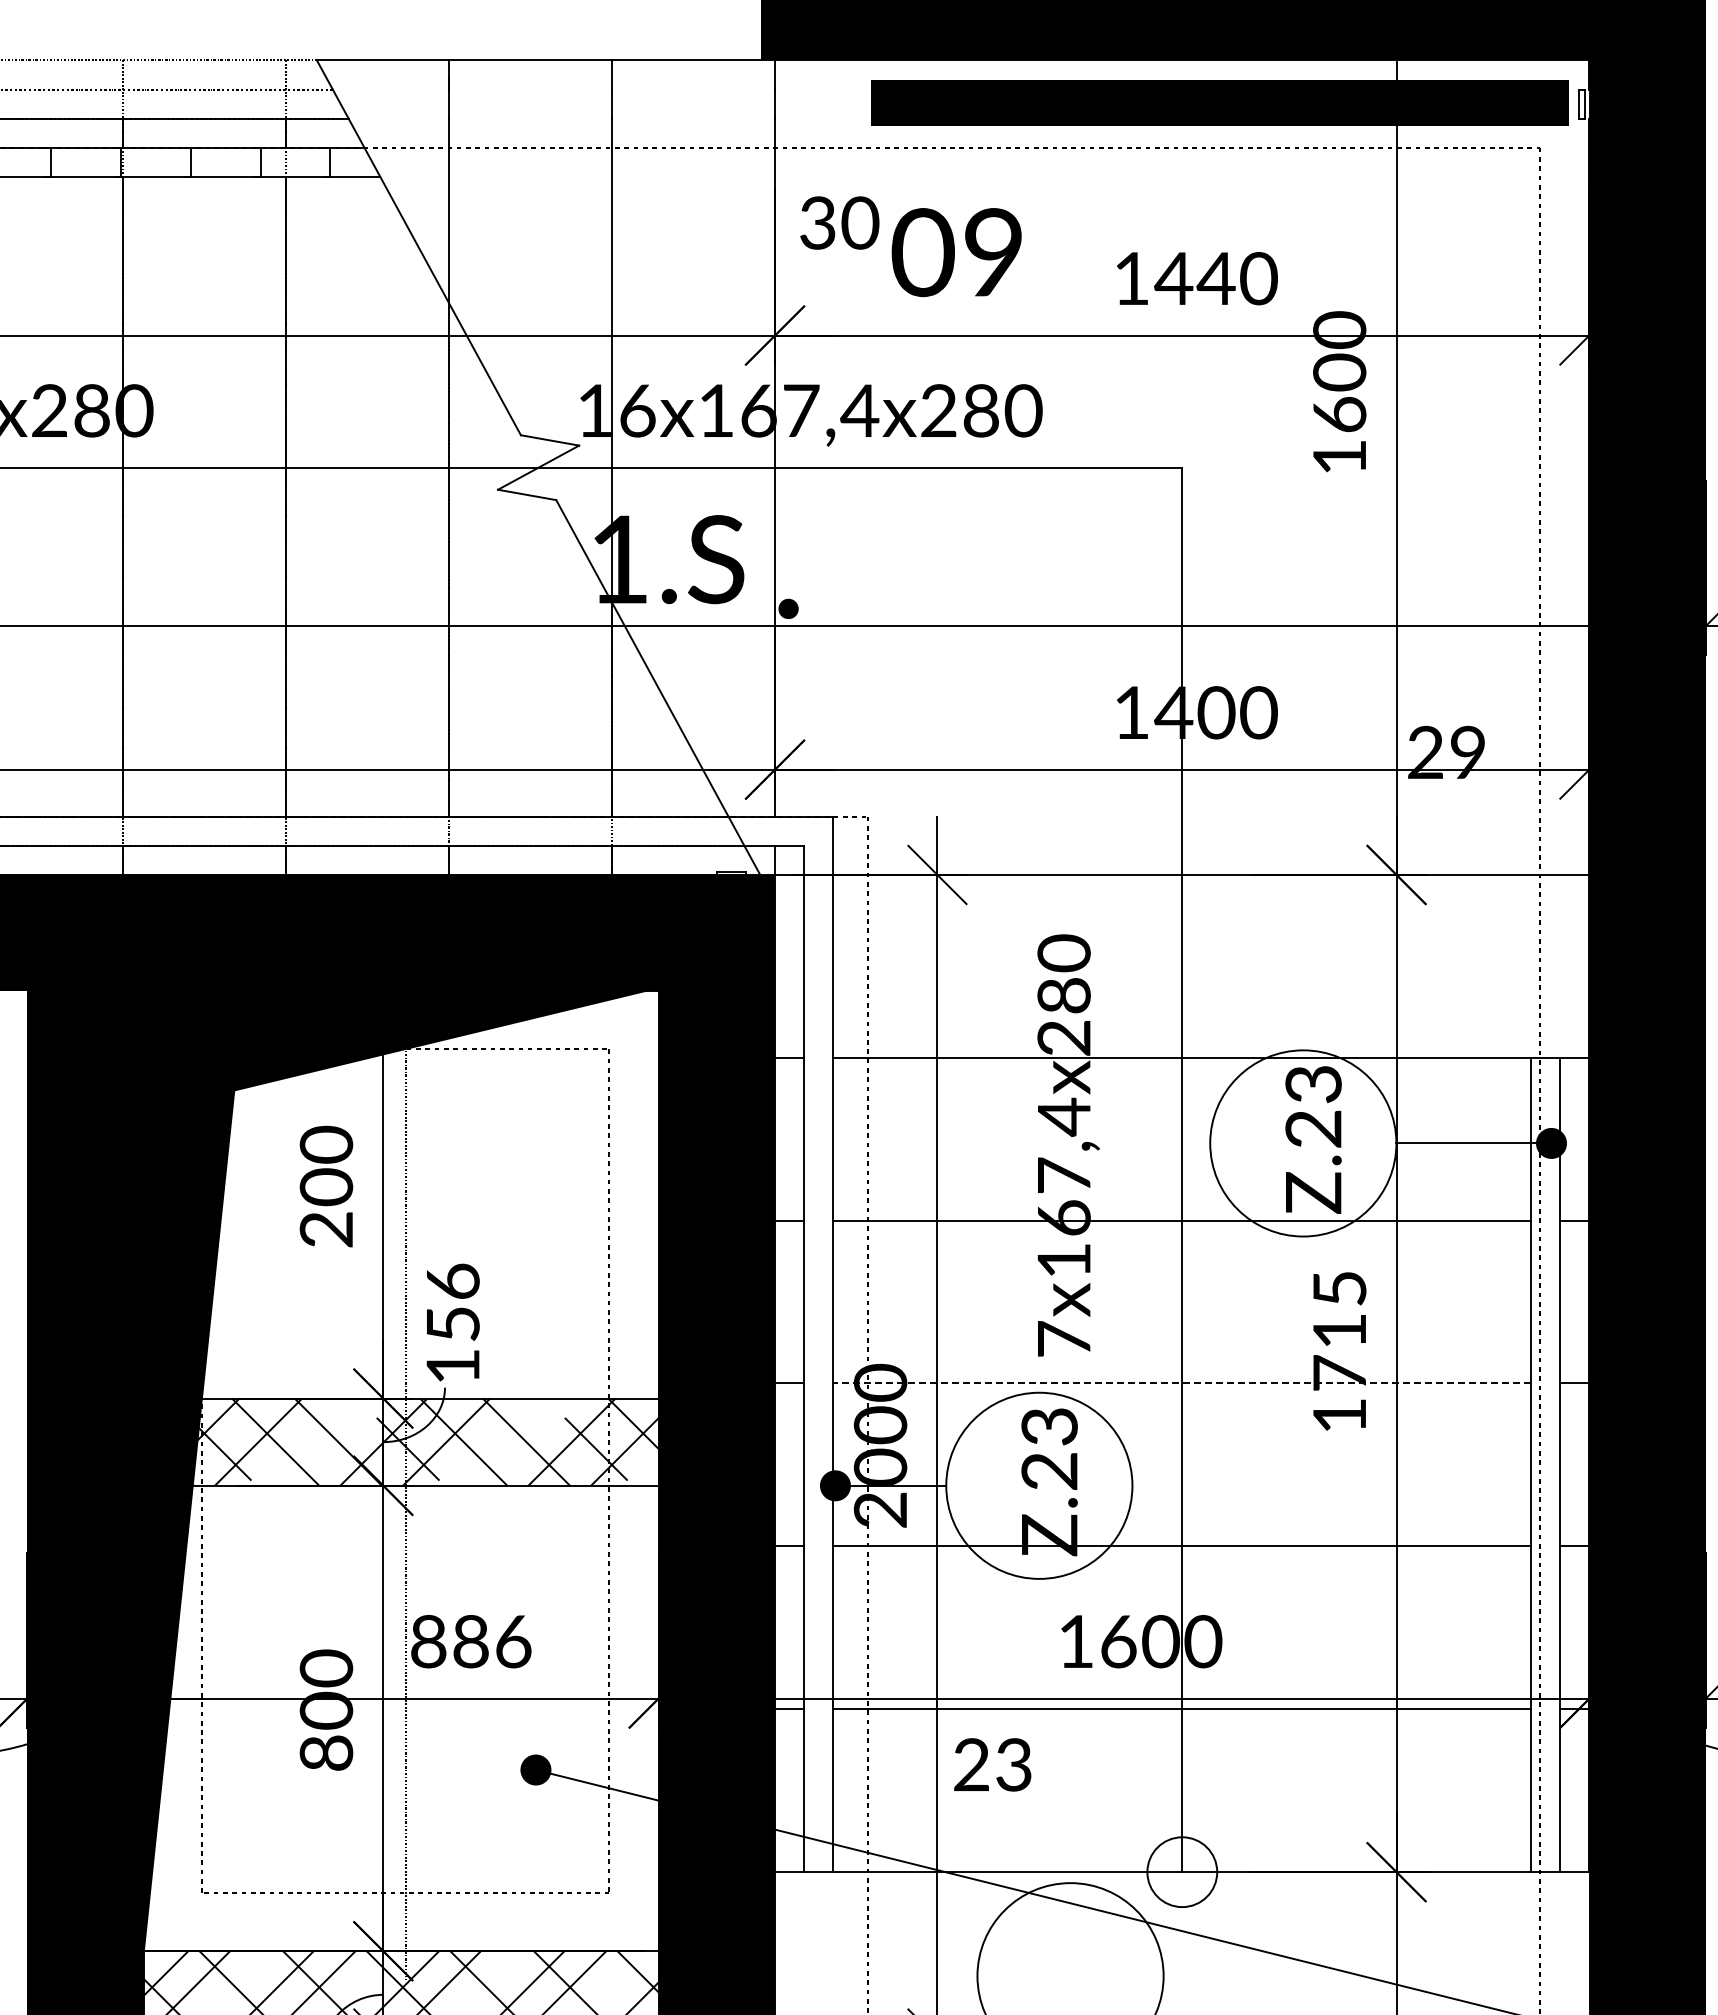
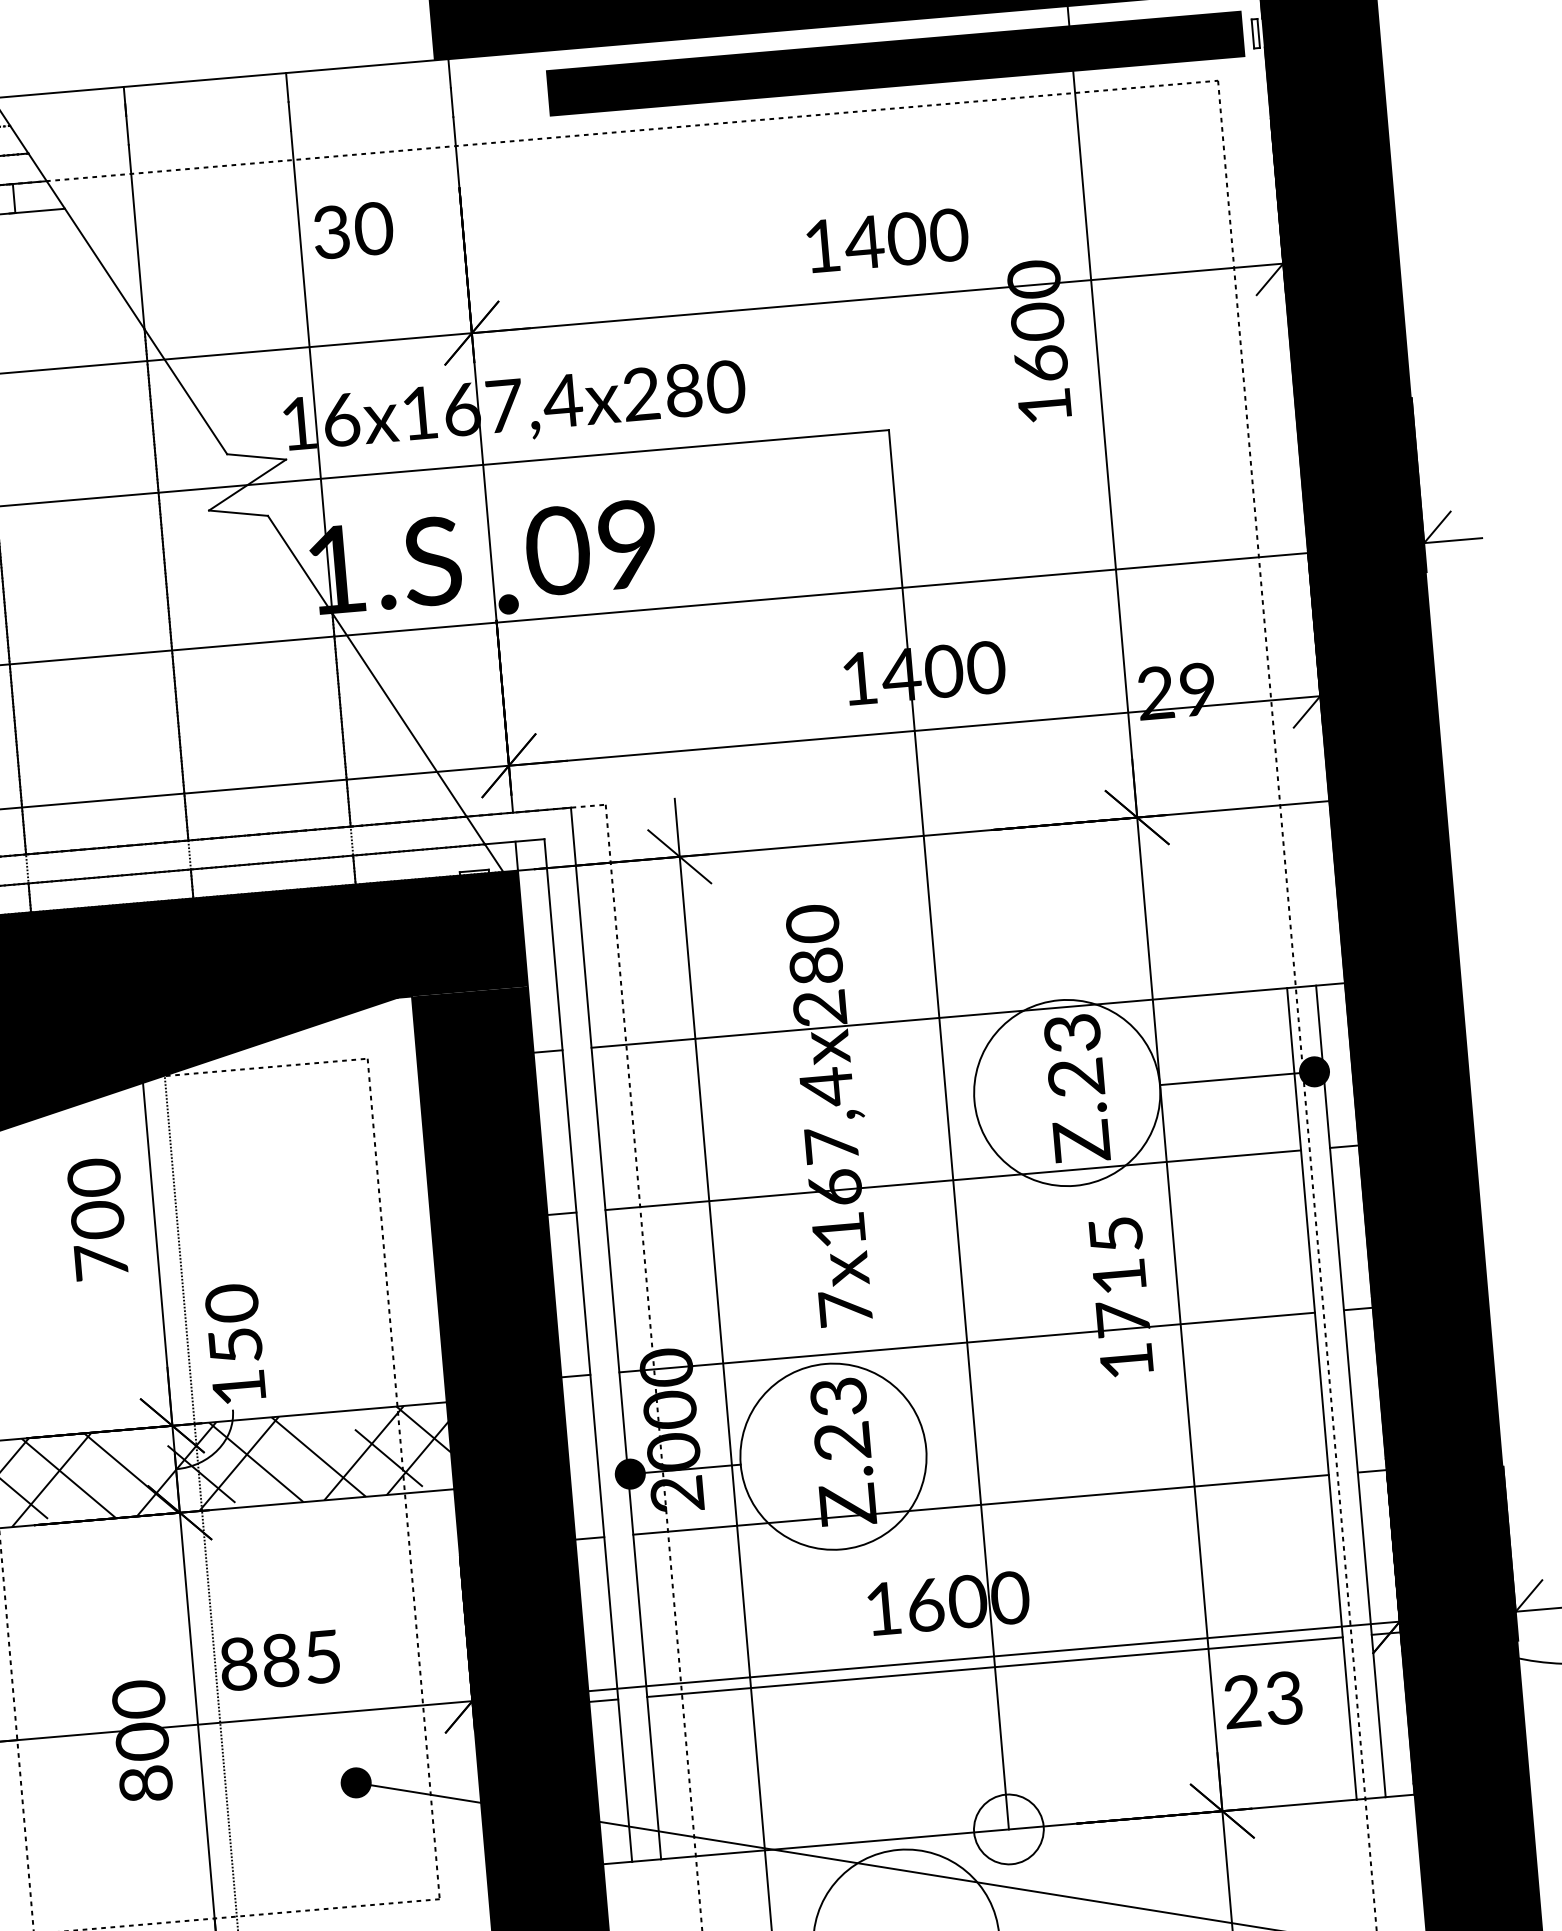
text: (839, 222) -> (353, 229), moved
text: (956, 252) -> (591, 547), moved
text: (1215, 278) -> (905, 238), 1440 -> 1400
text: (325, 1229) -> (100, 1262), 200 -> 700
text: (452, 1281) -> (231, 1303), 156 -> 150
line: (1181, 1383) -> (966, 1342), dashed -> solid
text: (513, 1641) -> (322, 1656), 886 -> 885
text: (992, 1764) -> (1262, 1699), moved

